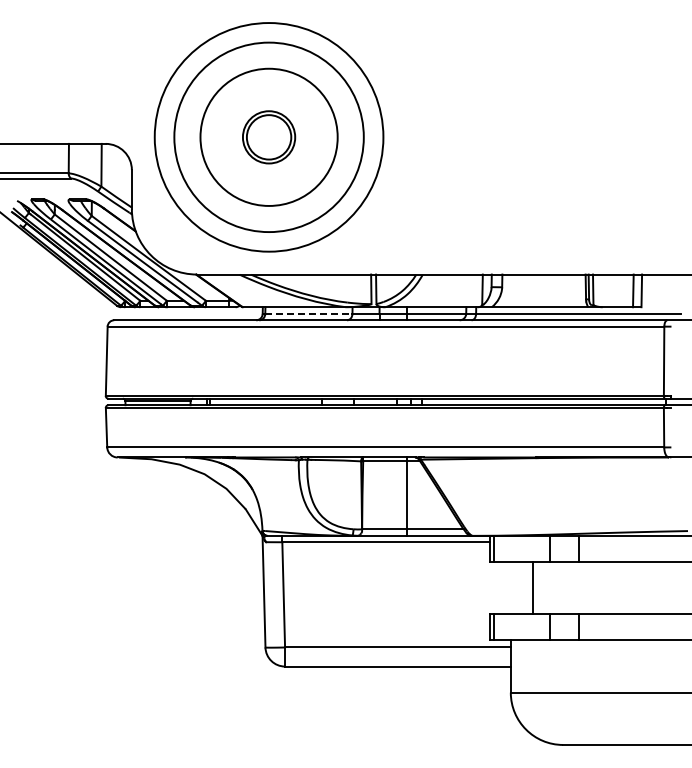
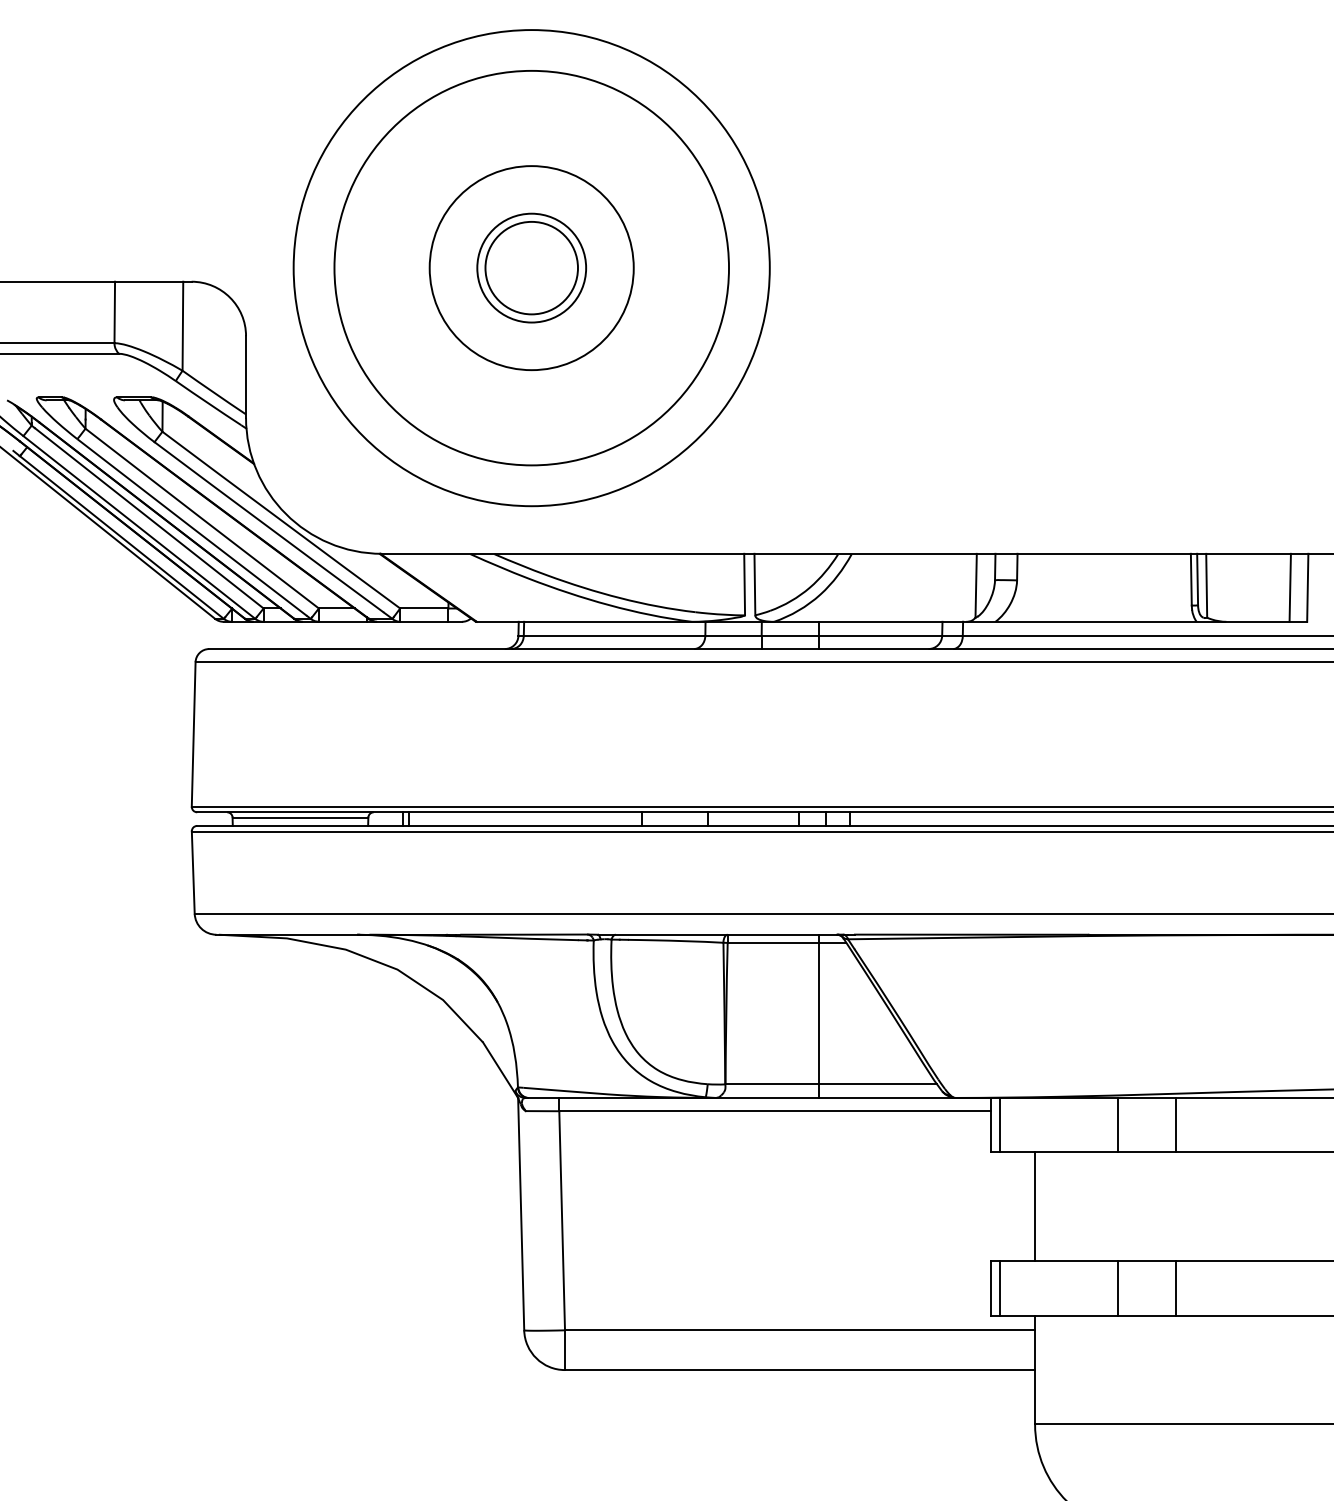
circle: (269, 137) -> (532, 268), size x0.71
line: (308, 313) -> (613, 634), dashed -> solid
line: (532, 588) -> (1034, 1207), moved

